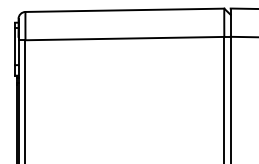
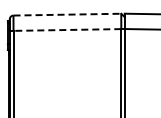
line: (125, 10) -> (67, 14), solid -> dashed
line: (125, 37) -> (67, 29), solid -> dashed

